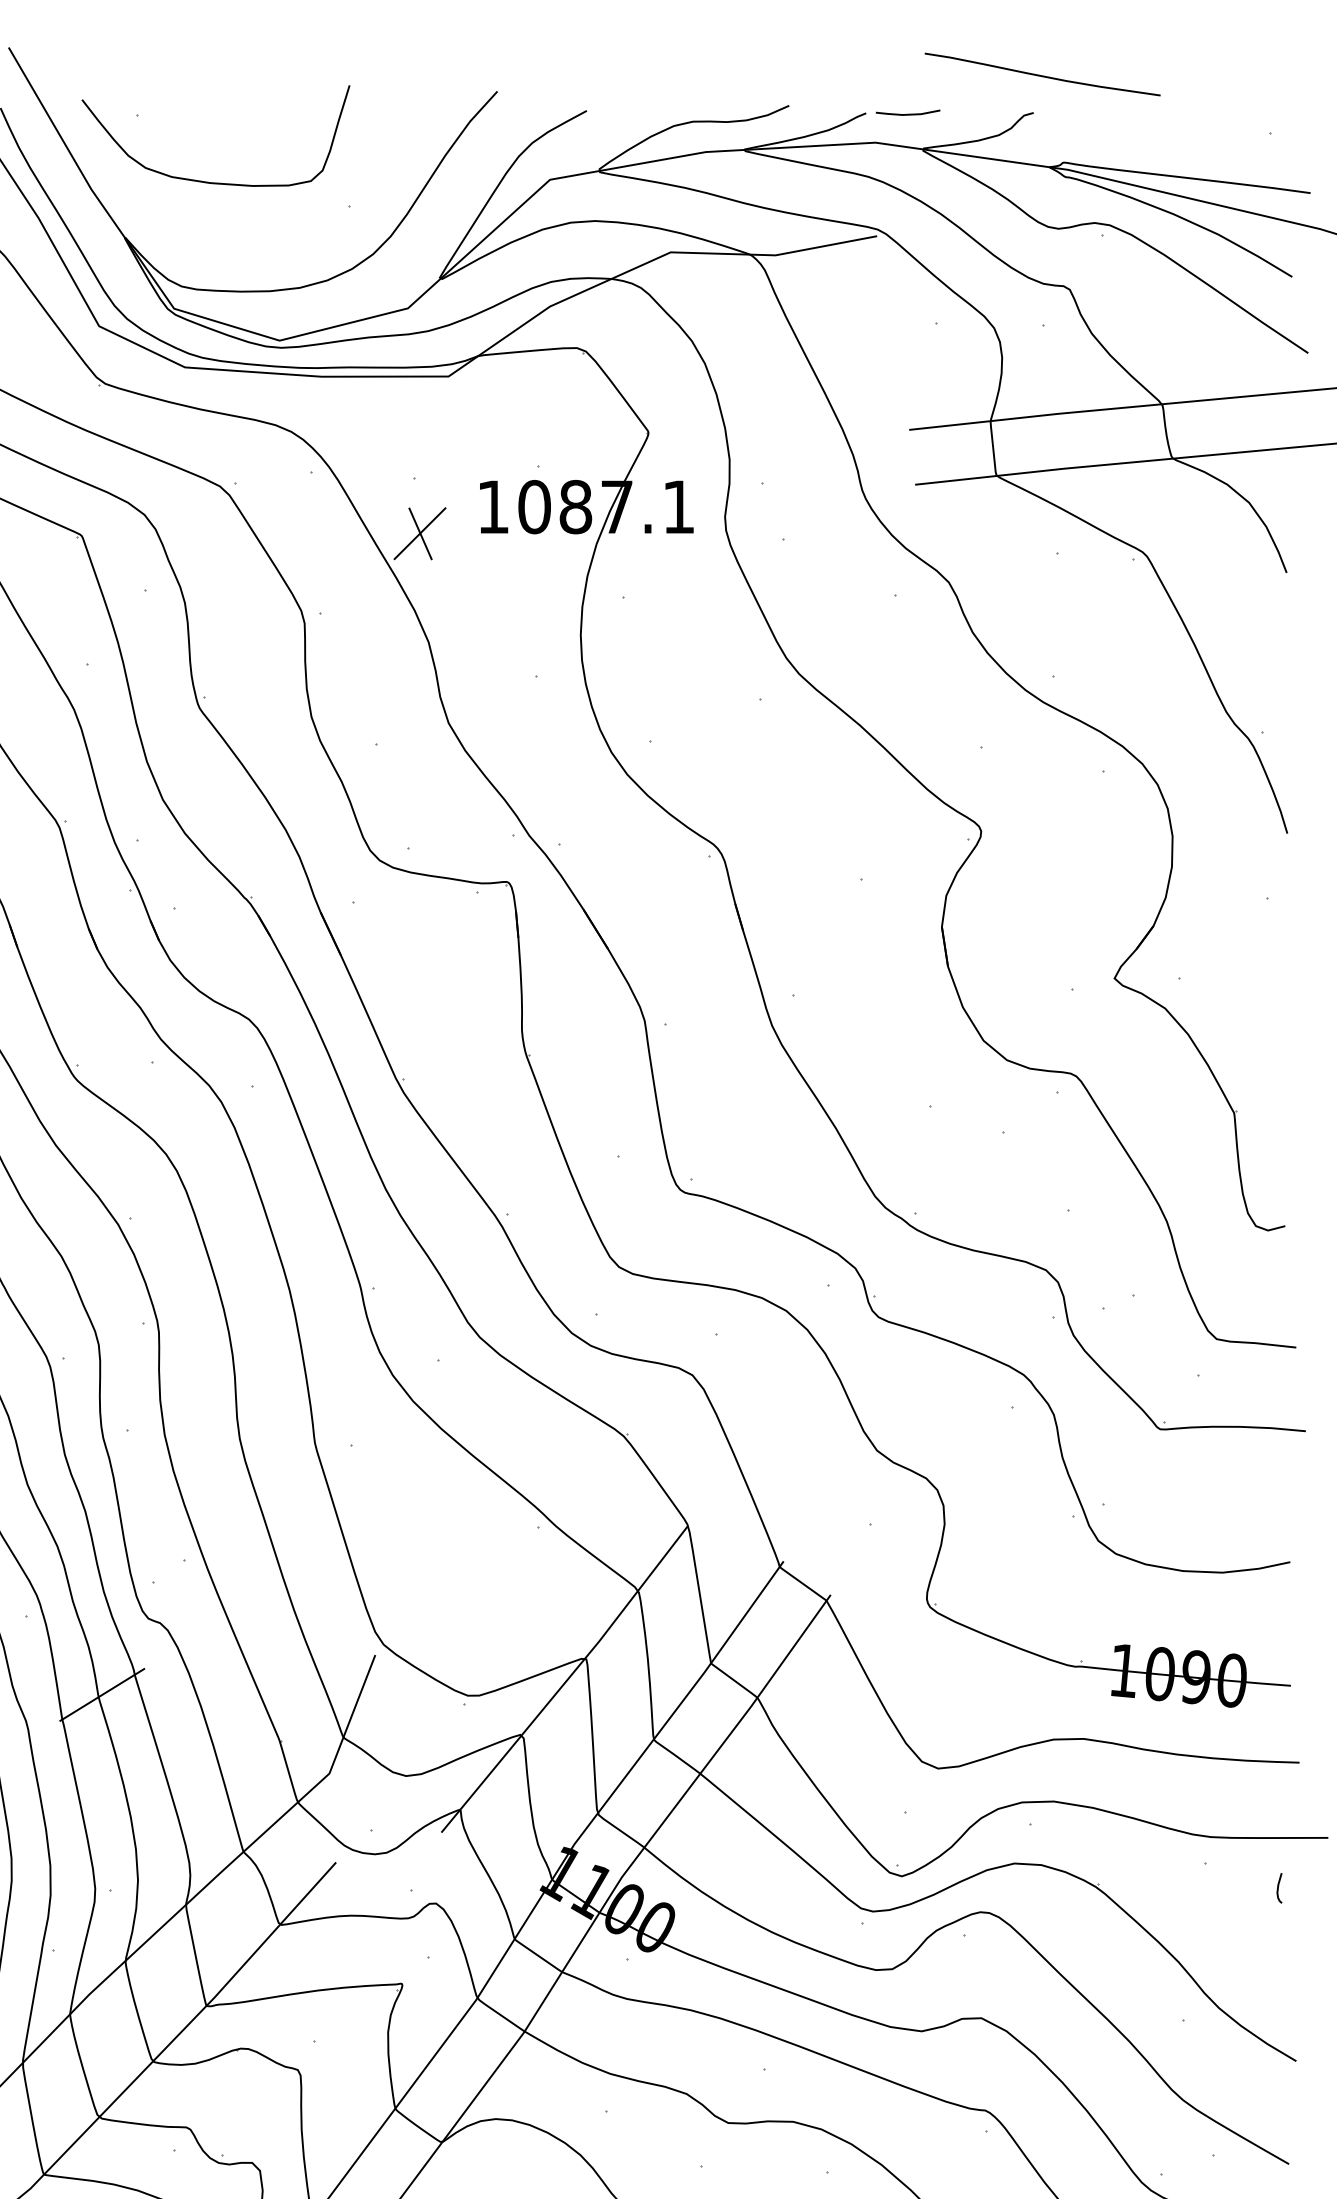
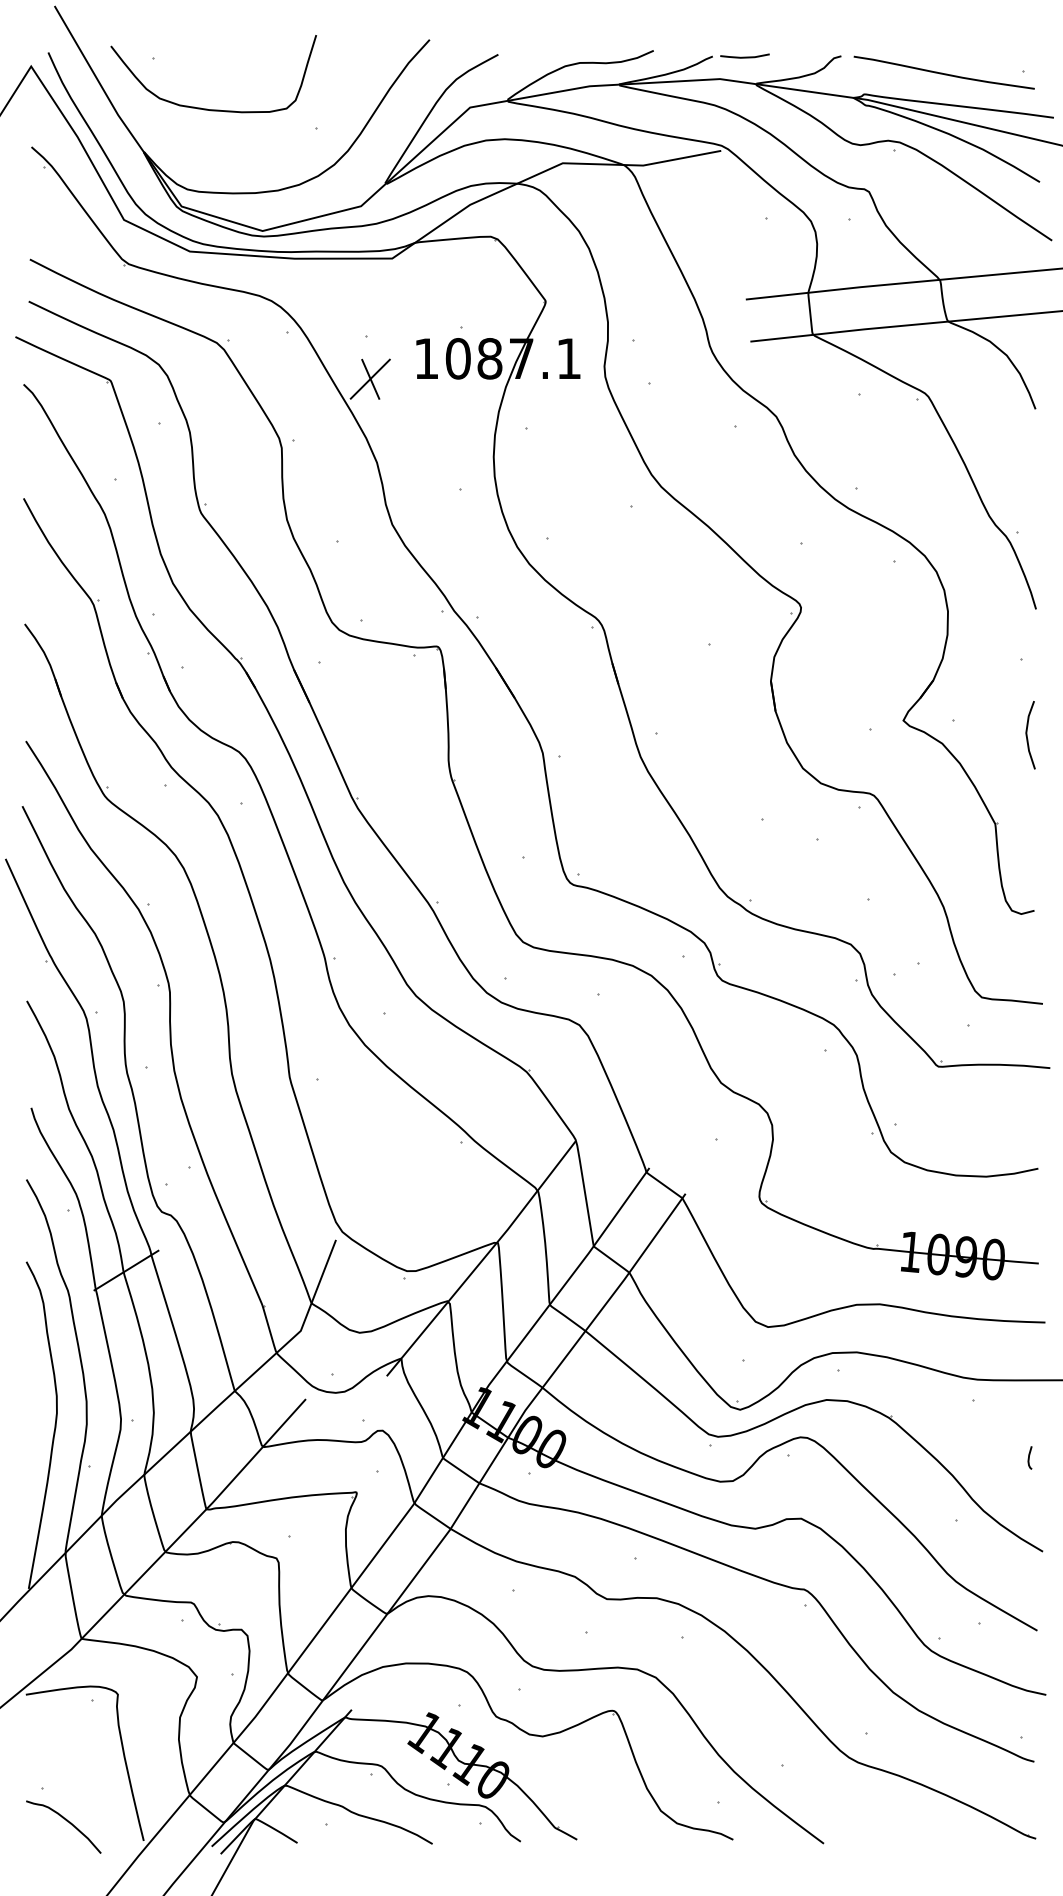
curve: (1040, 74) -> (942, 72), moved
line: (1276, 997) -> (1027, 735), added
curve: (1278, 1887) -> (1029, 1457), moved

